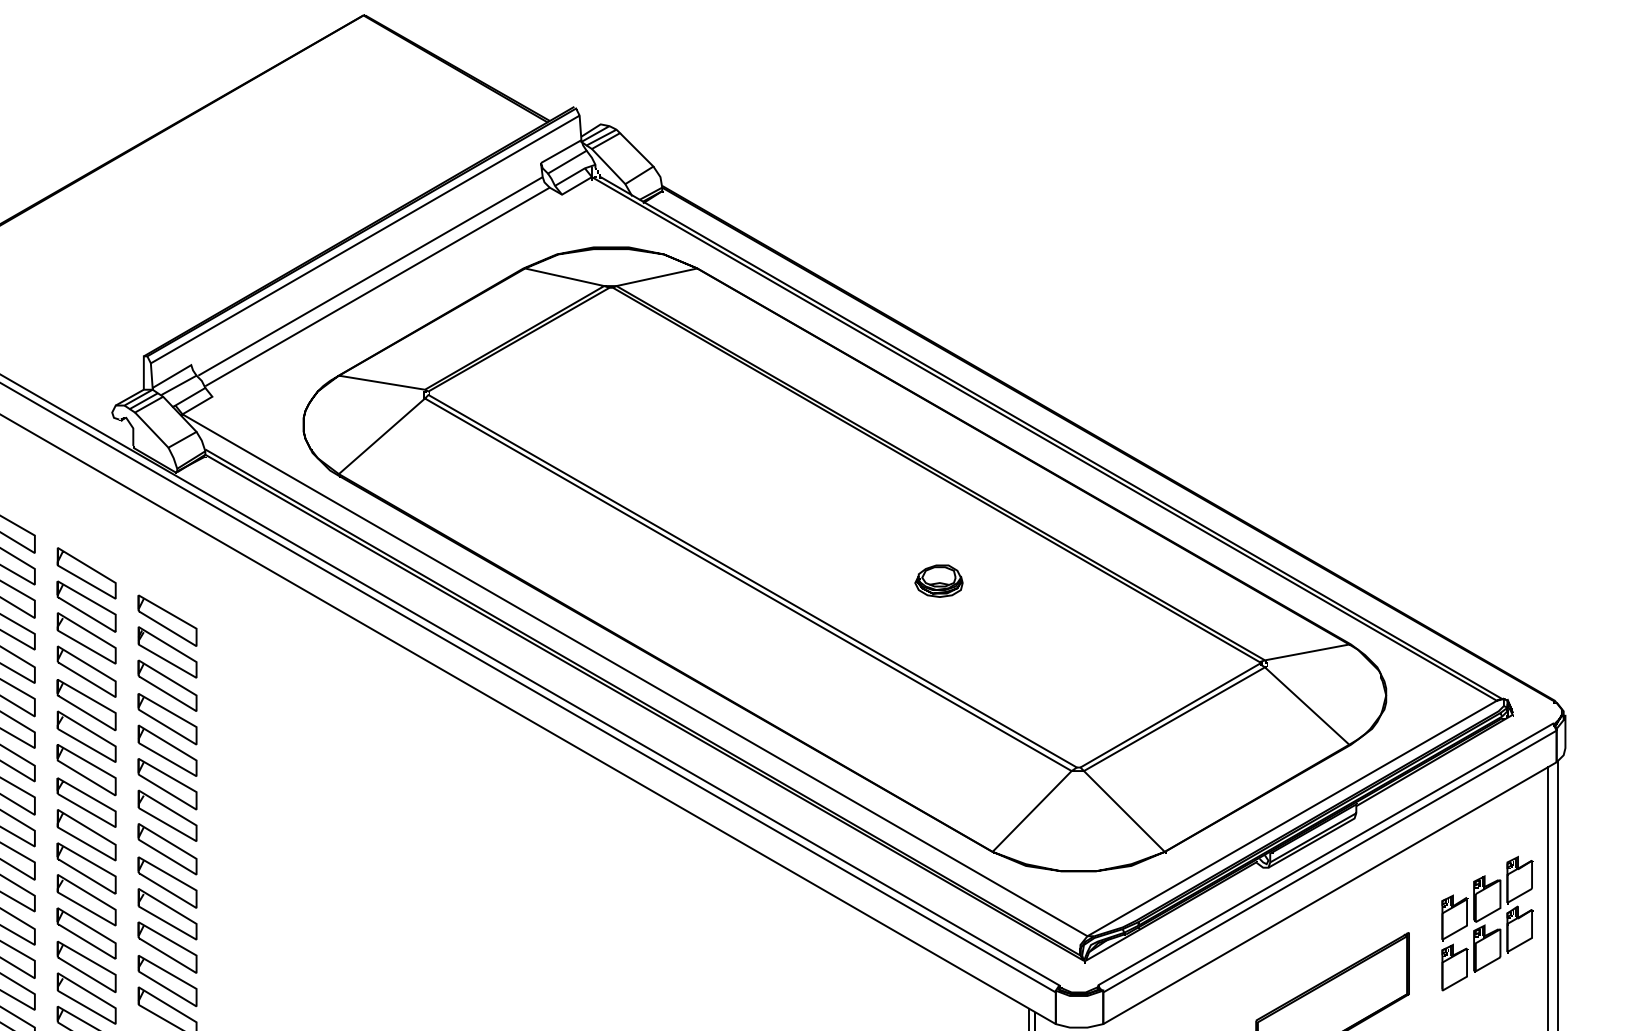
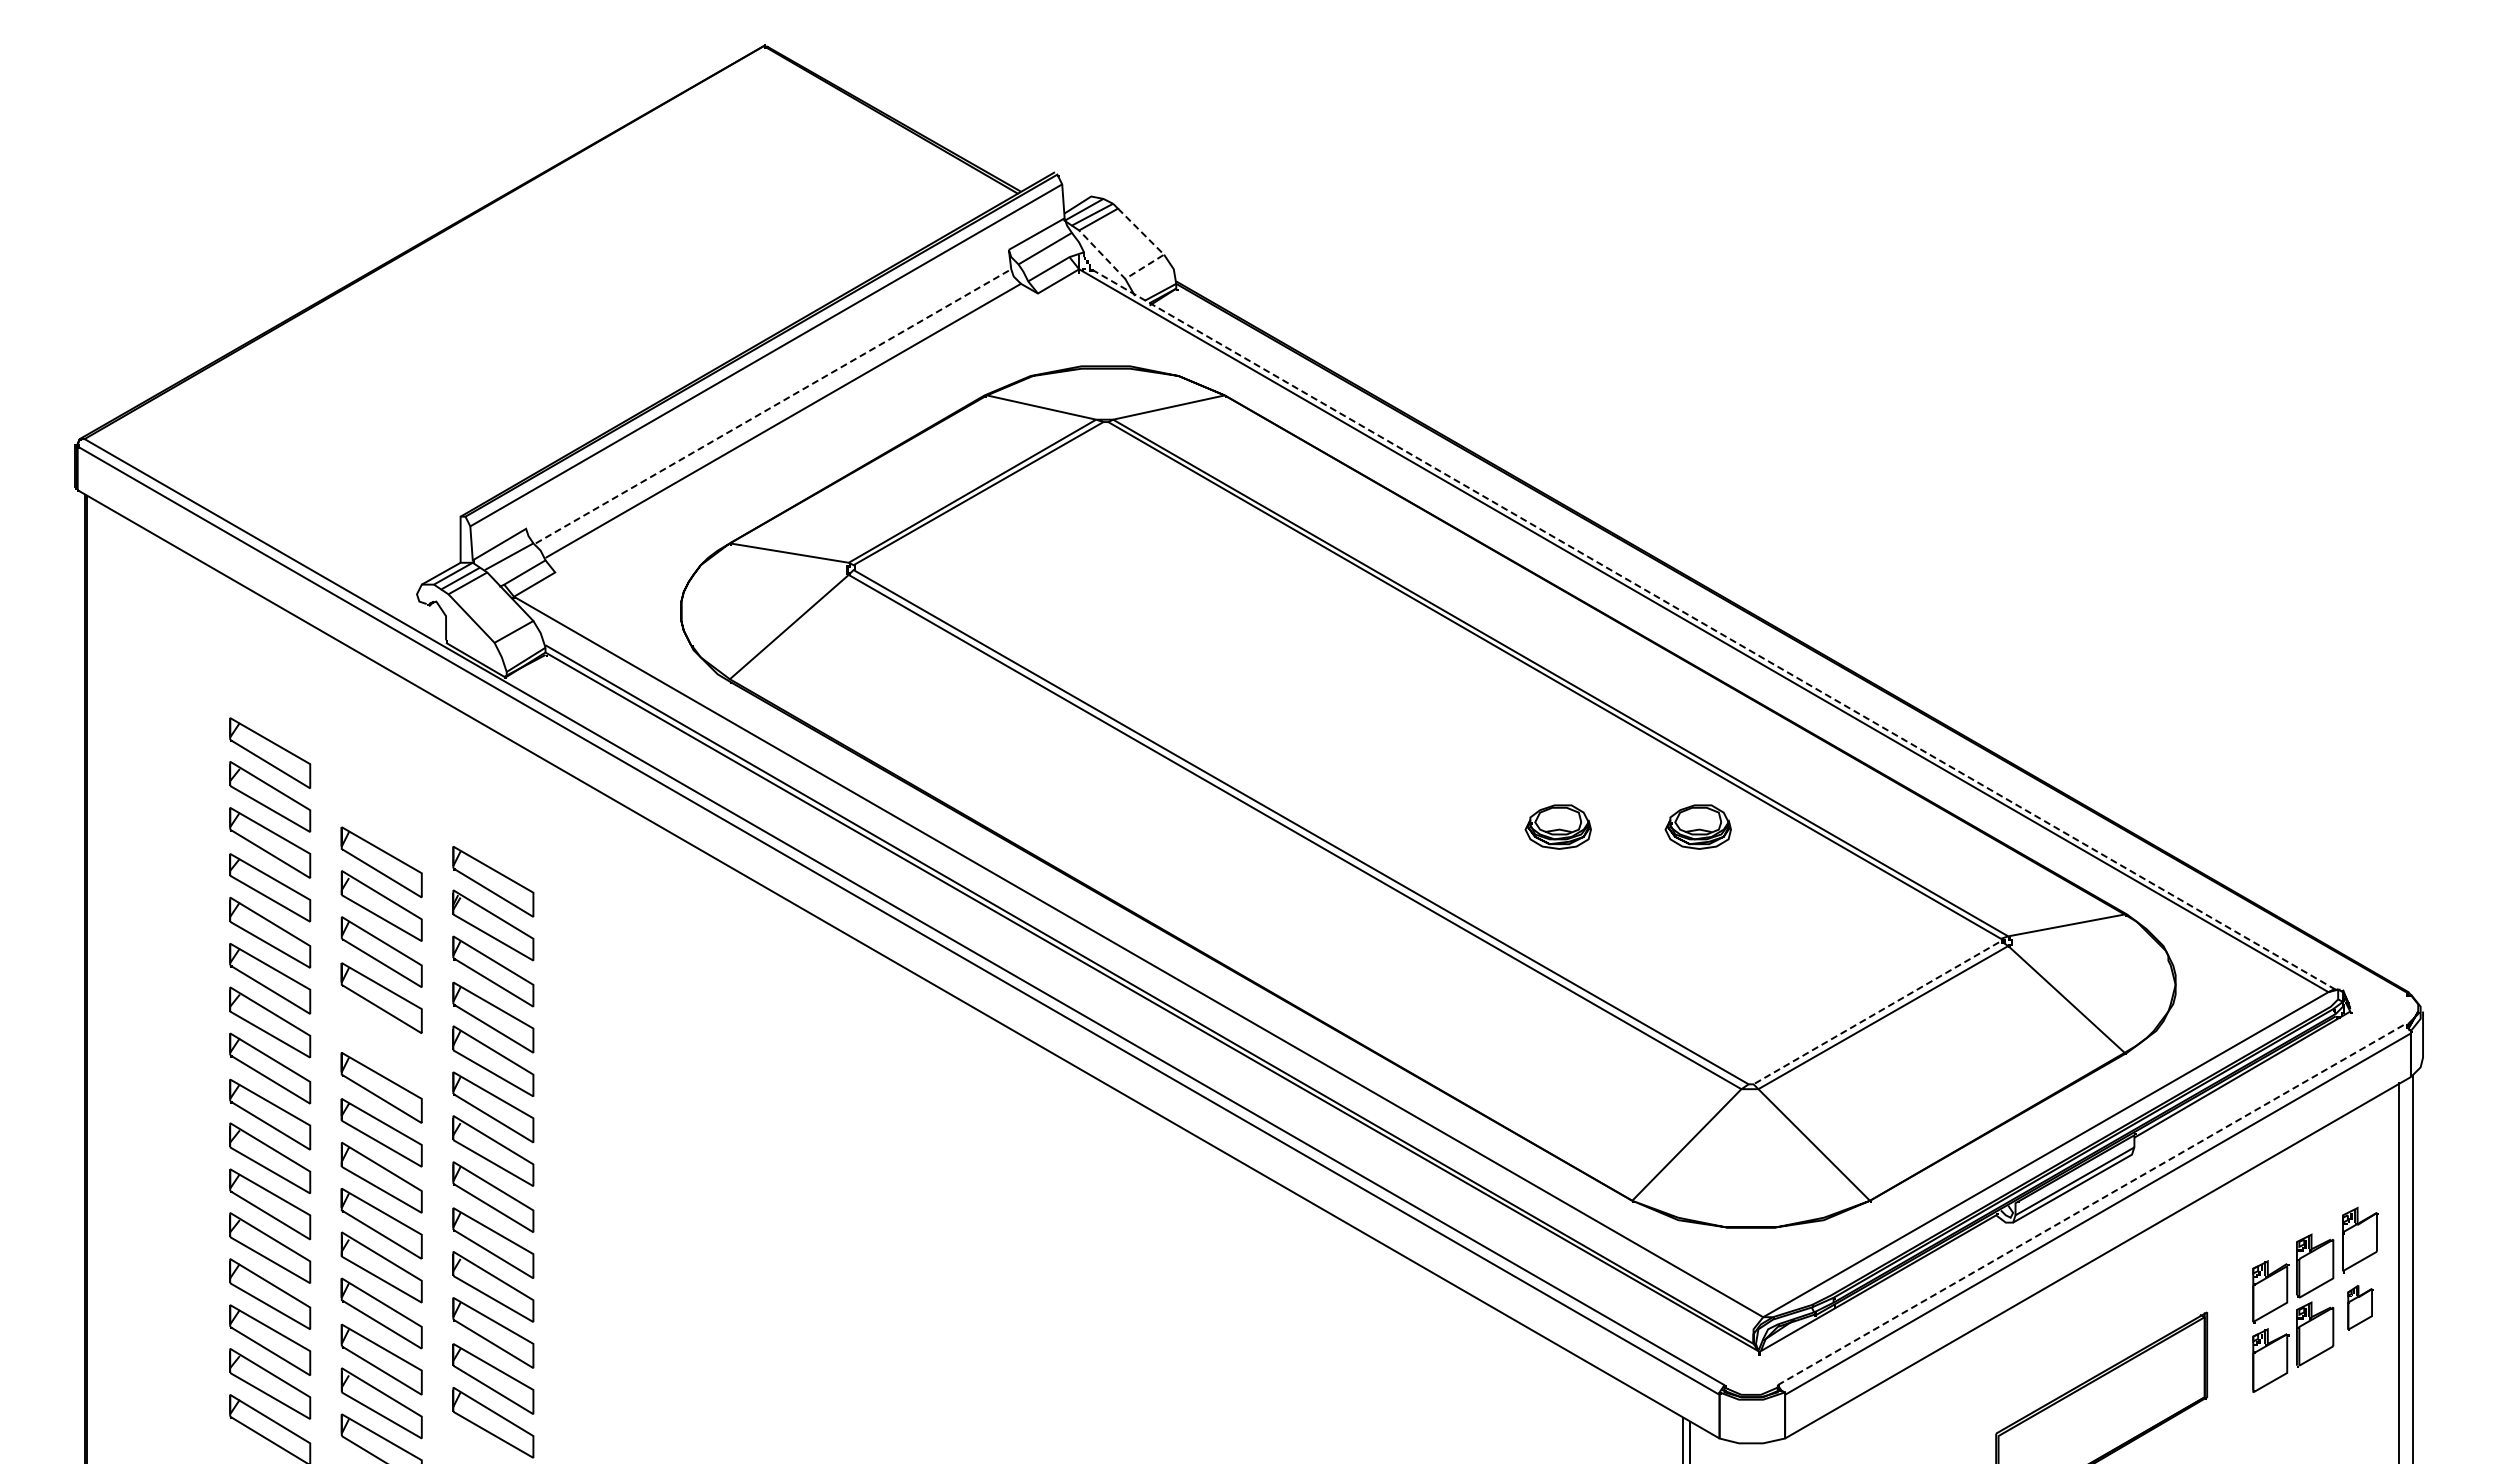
line: (638, 175) -> (1143, 267), solid -> dashed
line: (370, 276) -> (773, 406), solid -> dashed
line: (1051, 438) -> (1713, 629), solid -> dashed
part: (86, 573) -> (381, 816), removed
part: (1039, 580) -> (1697, 826), added
line: (1173, 714) -> (1881, 1010), solid -> dashed
part: (86, 736) -> (381, 1041), removed
line: (1329, 852) -> (2097, 1201), solid -> dashed
part: (1520, 929) -> (2360, 1307), size x0.7

